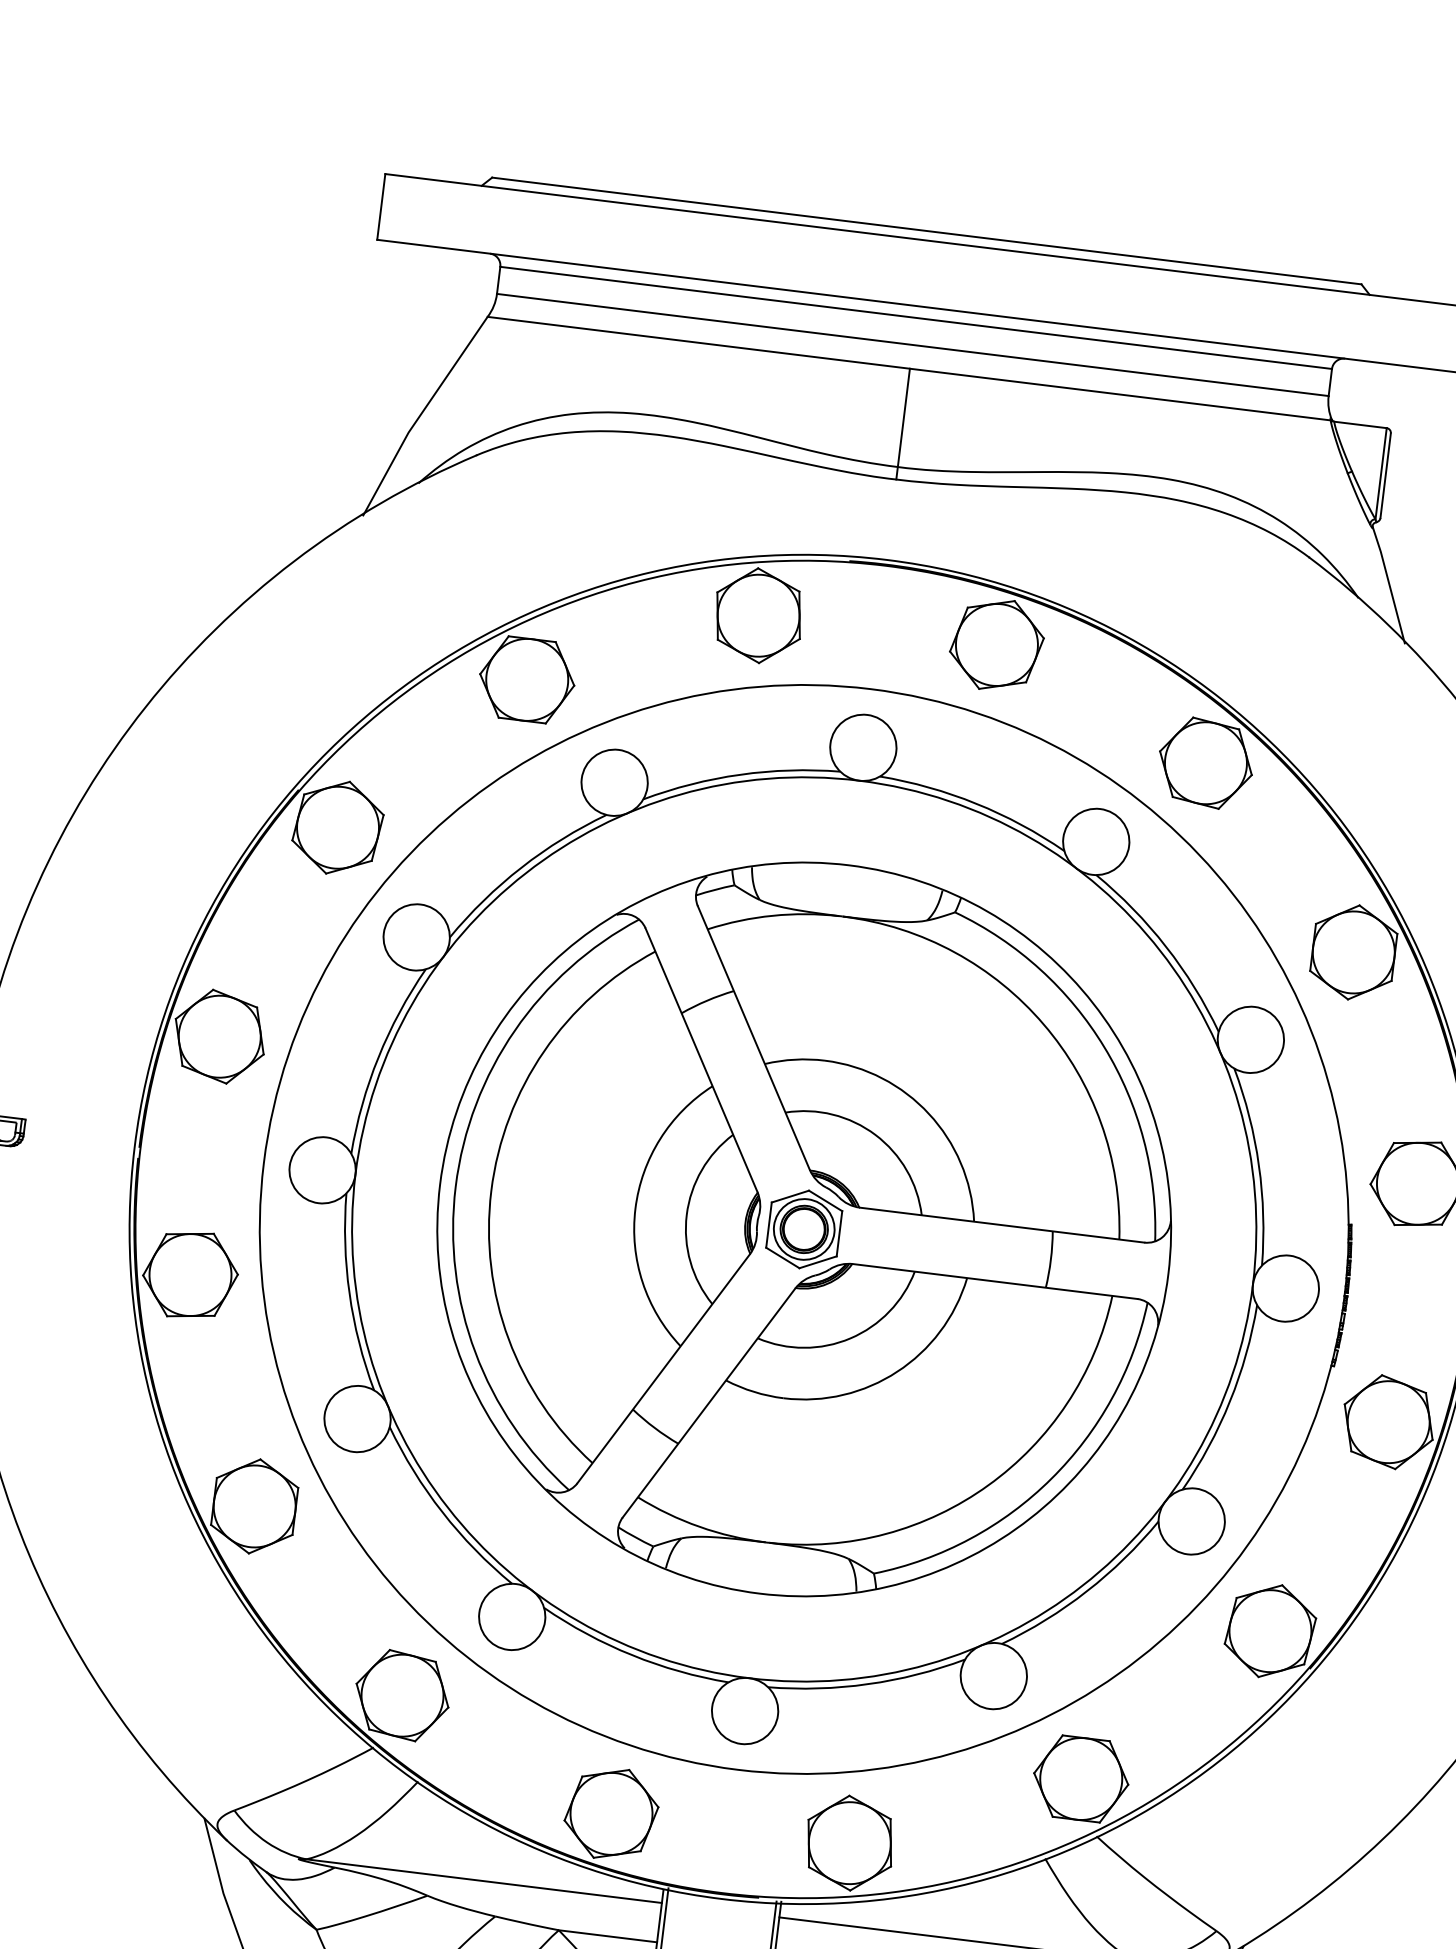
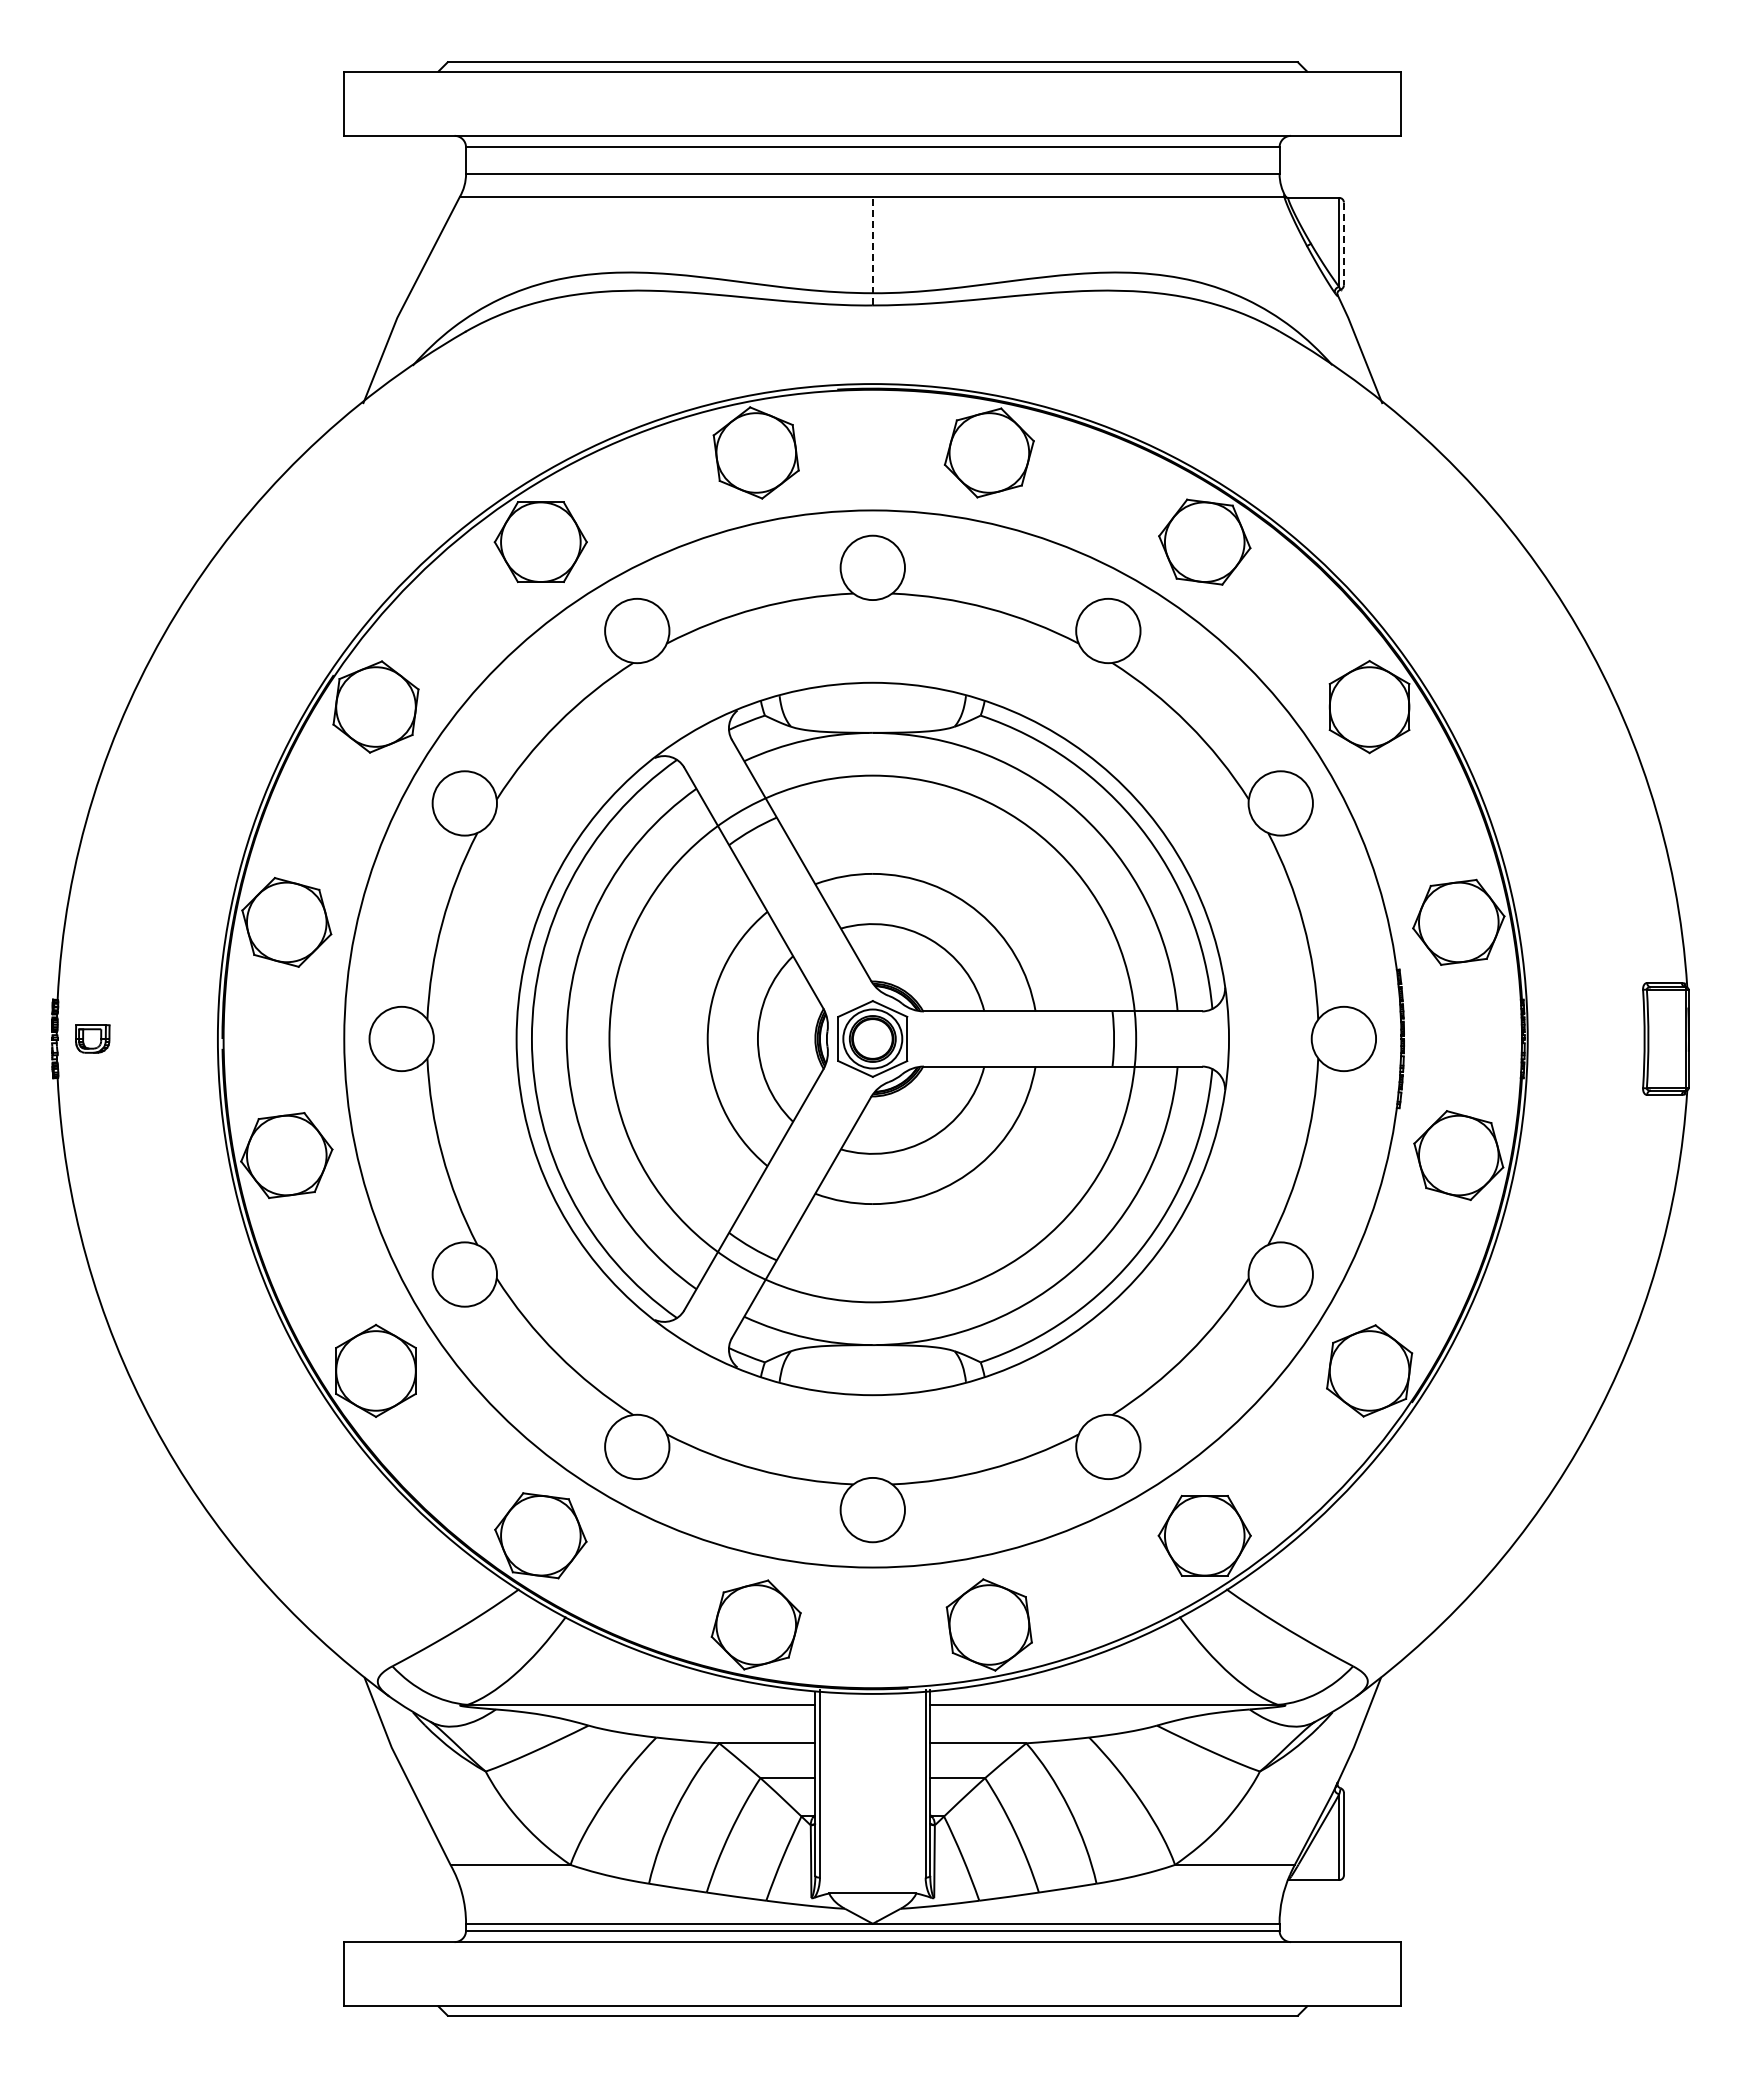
line: (902, 423) -> (872, 250), solid -> dashed
line: (1385, 476) -> (1343, 244), solid -> dashed
circle: (803, 1228) -> (872, 1038), size x0.6

